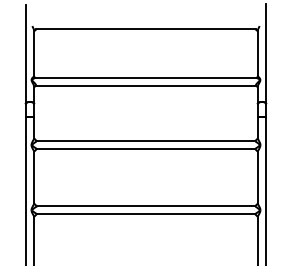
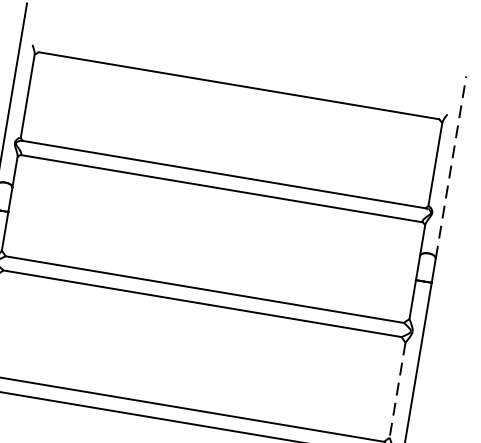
line: (266, 54) -> (451, 168), solid -> dashed
line: (257, 178) -> (396, 391), solid -> dashed

